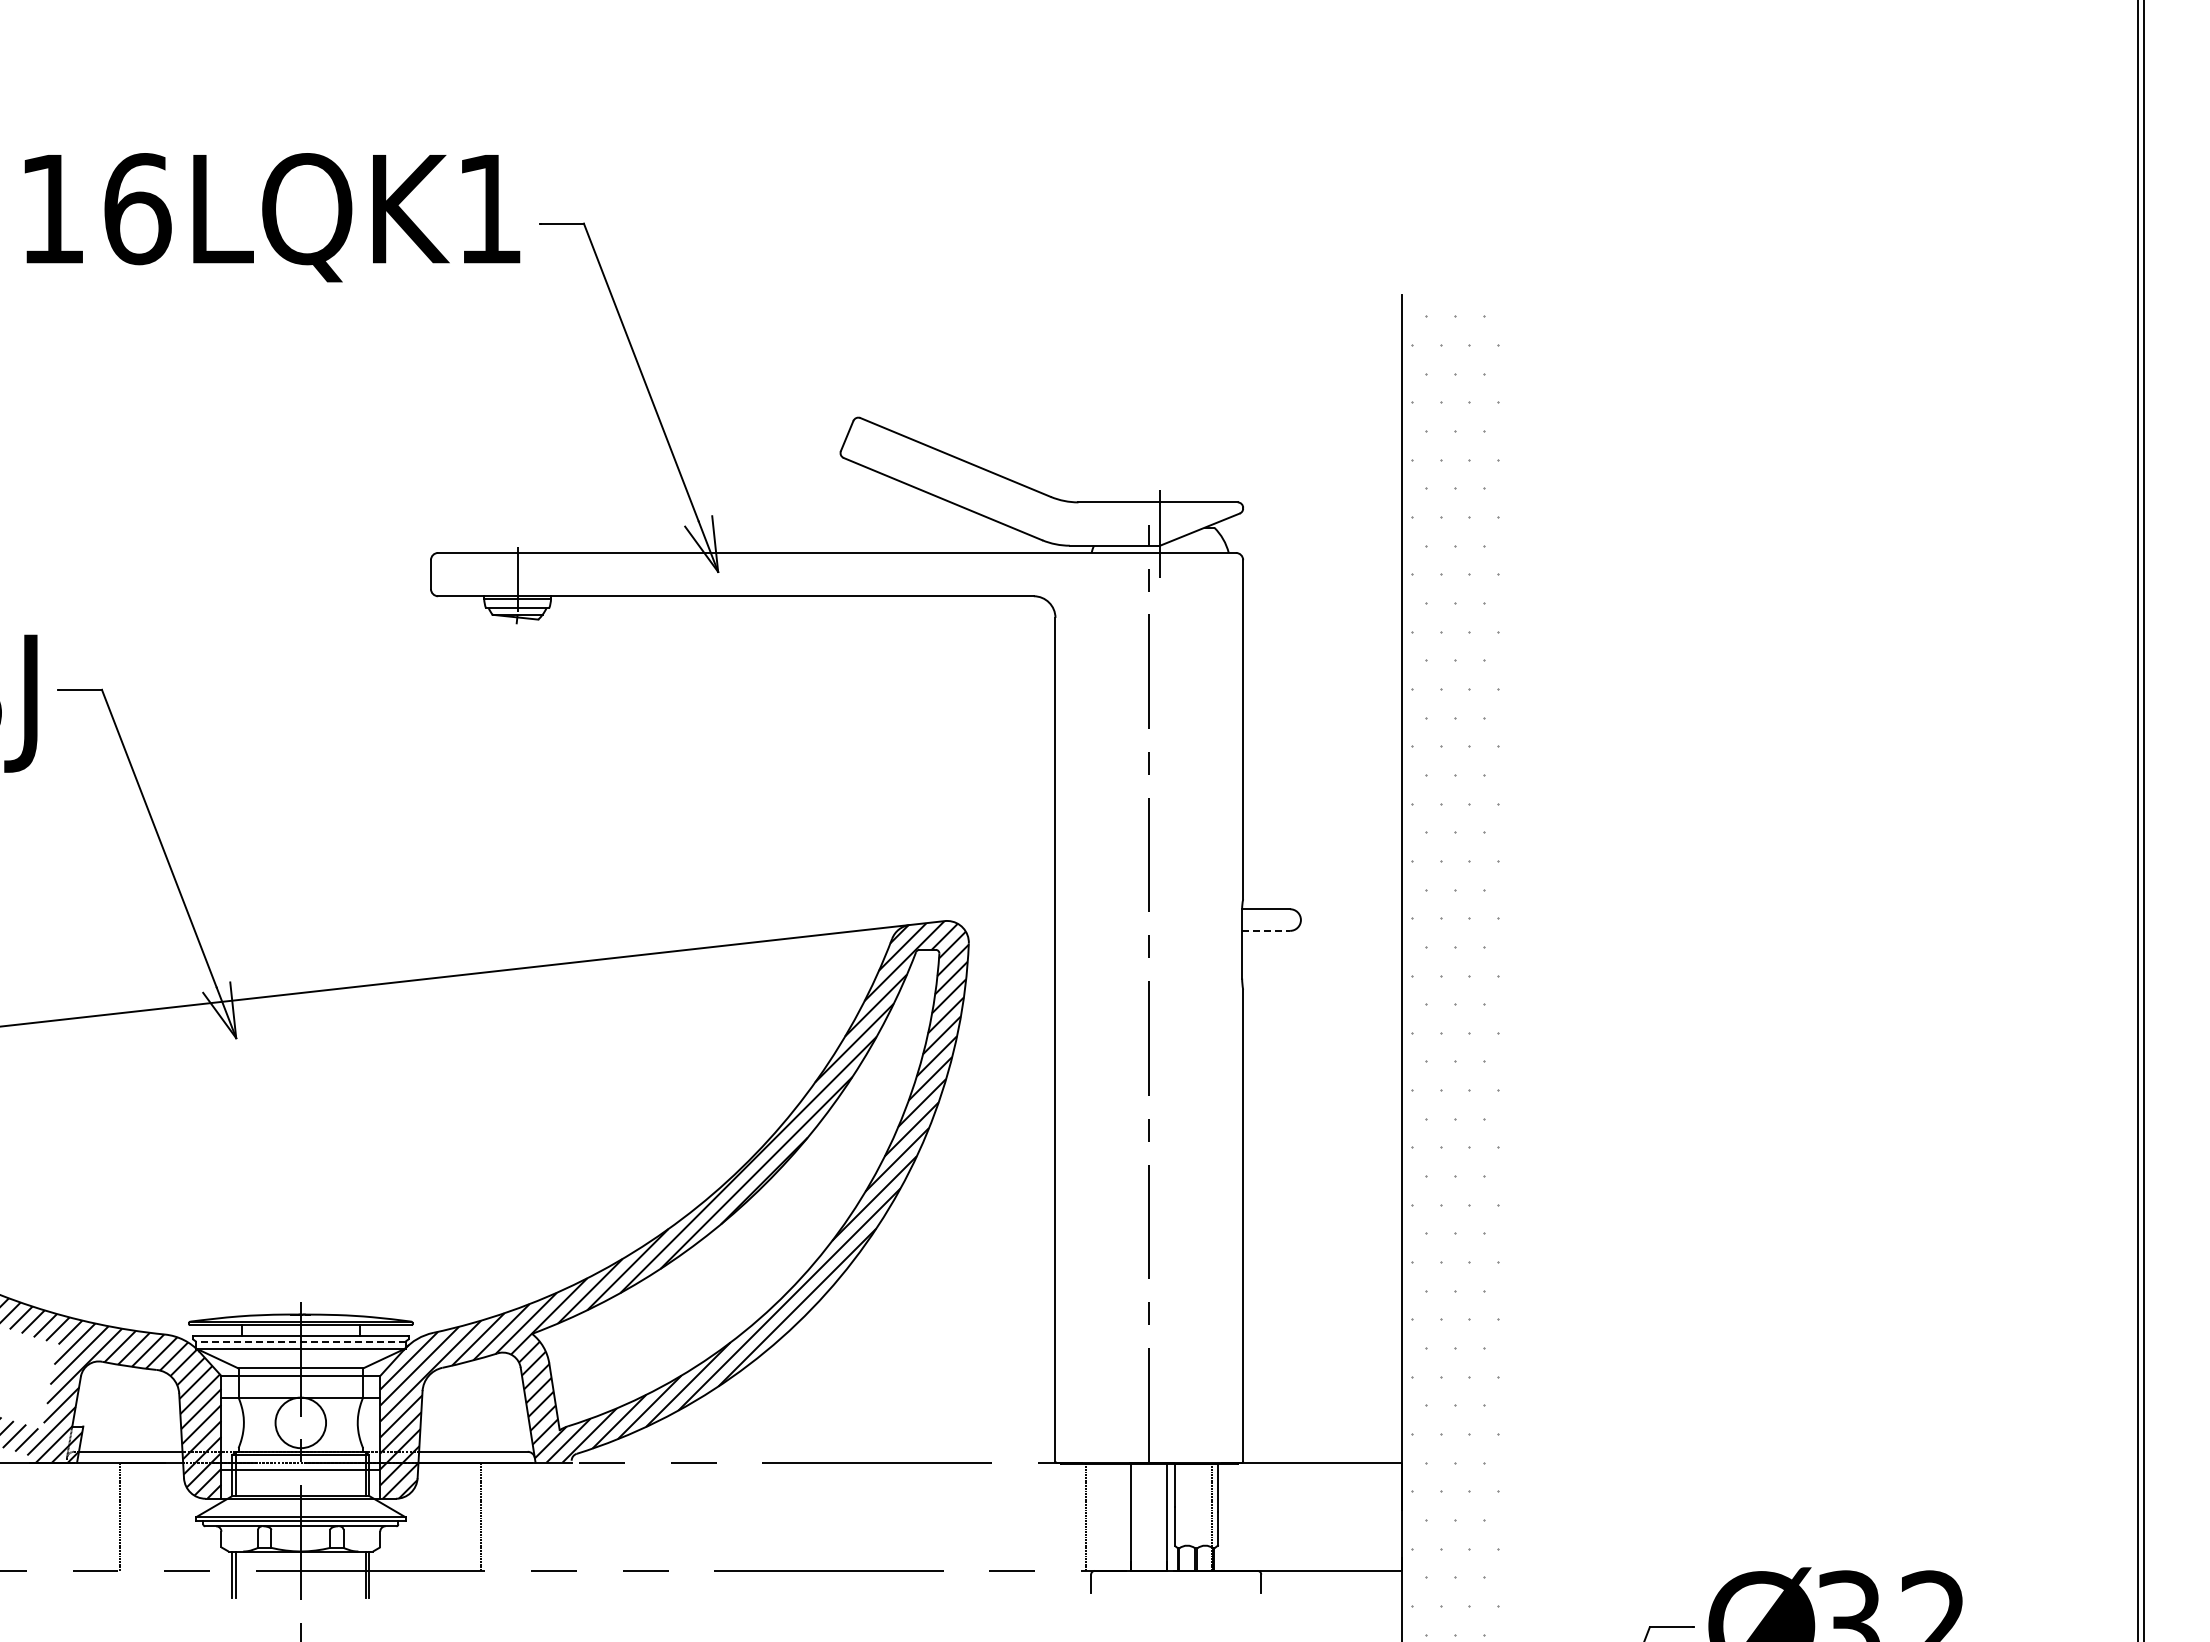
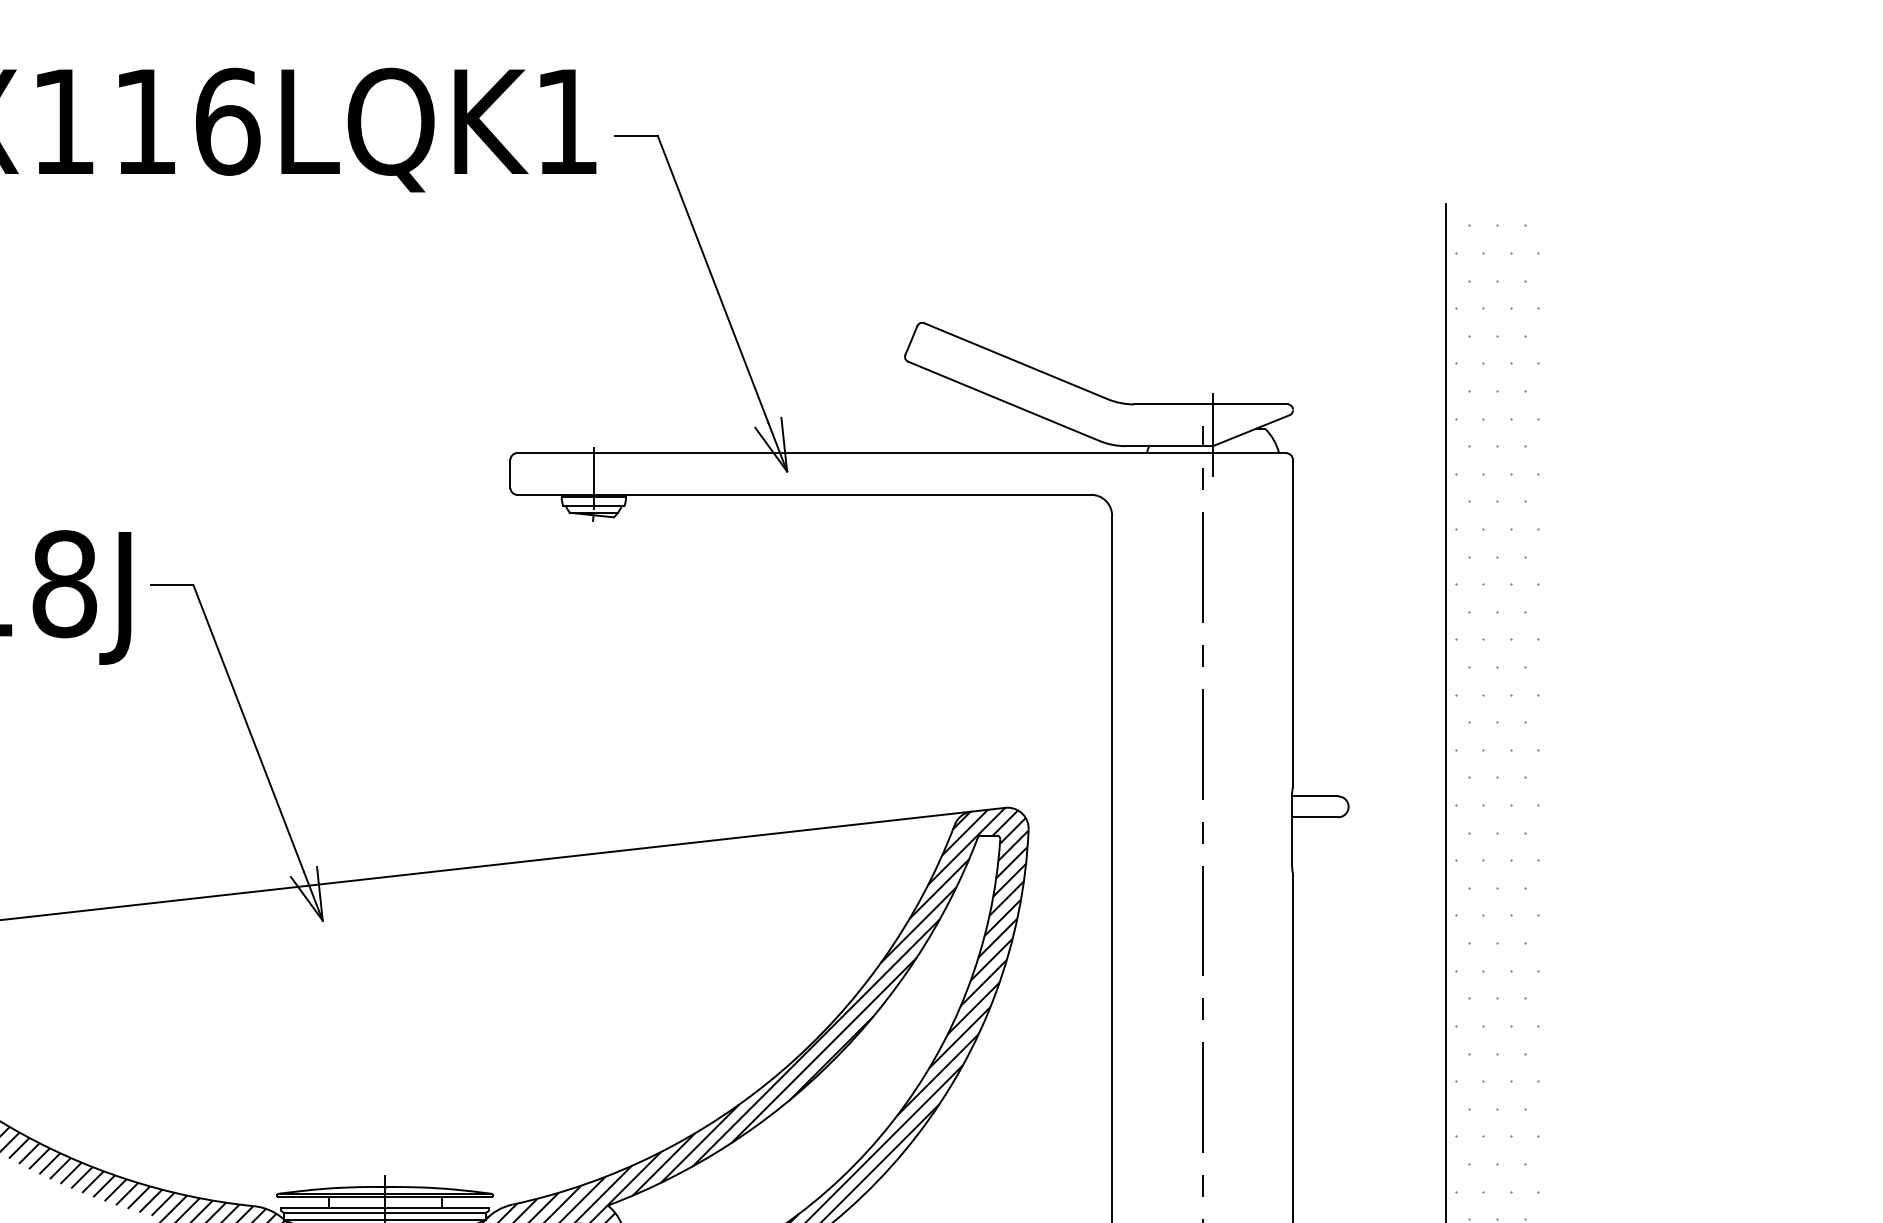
line: (1266, 930) -> (1315, 816), dashed -> solid
line: (300, 1341) -> (384, 1212), dashed -> solid

